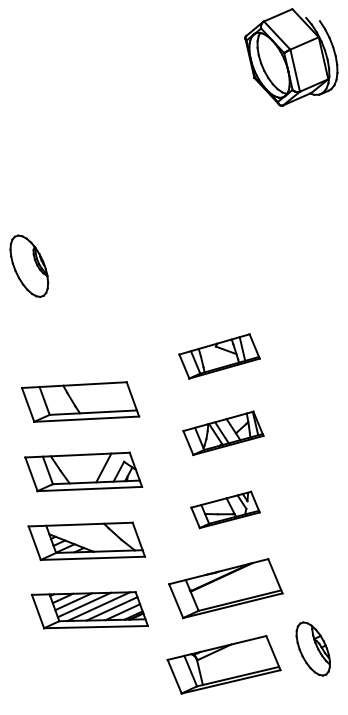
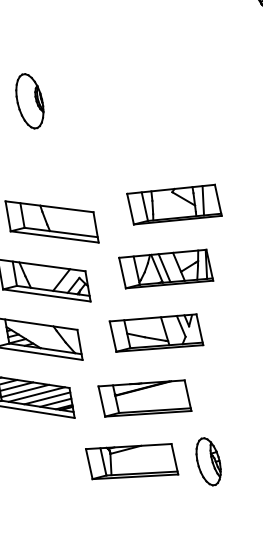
part: (219, 356) -> (174, 204), size x1.43
part: (223, 433) -> (166, 269), size x1.43
part: (225, 509) -> (156, 332), size x1.67

